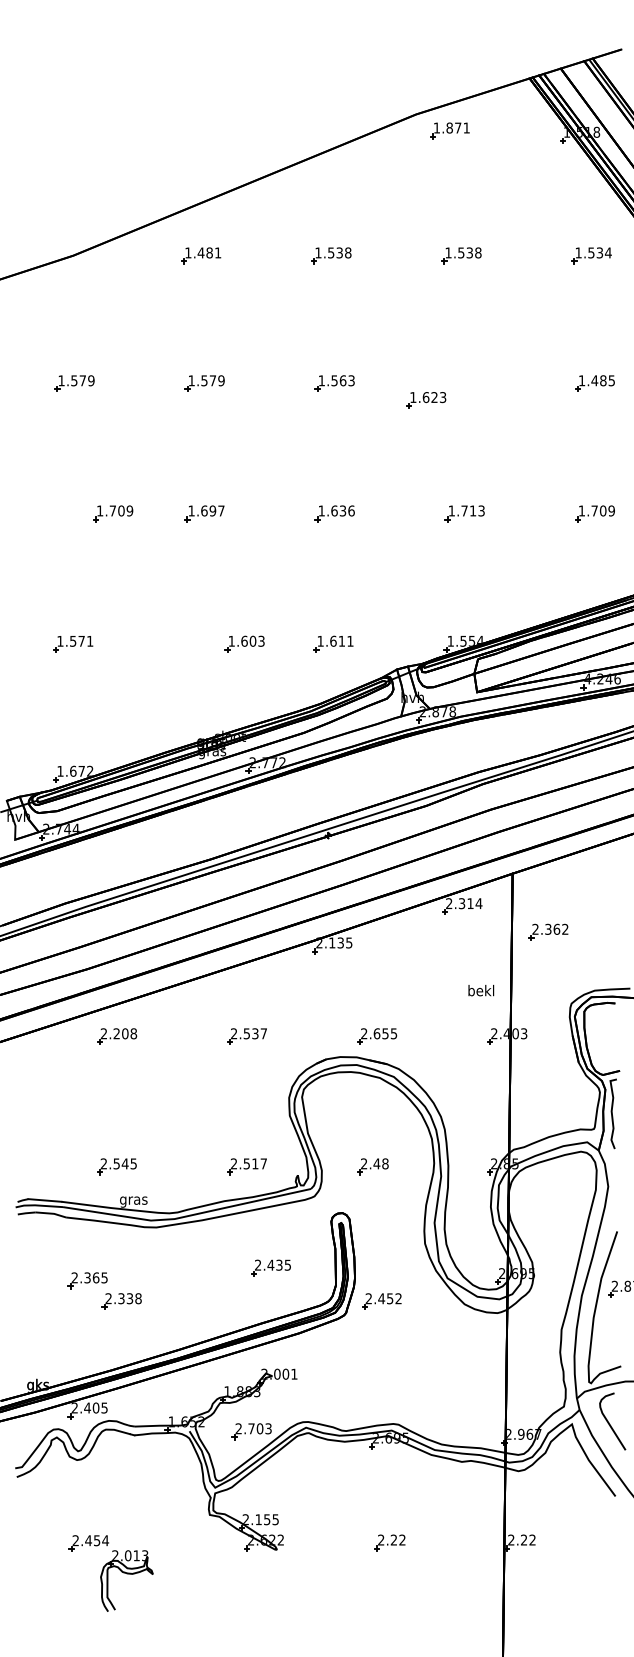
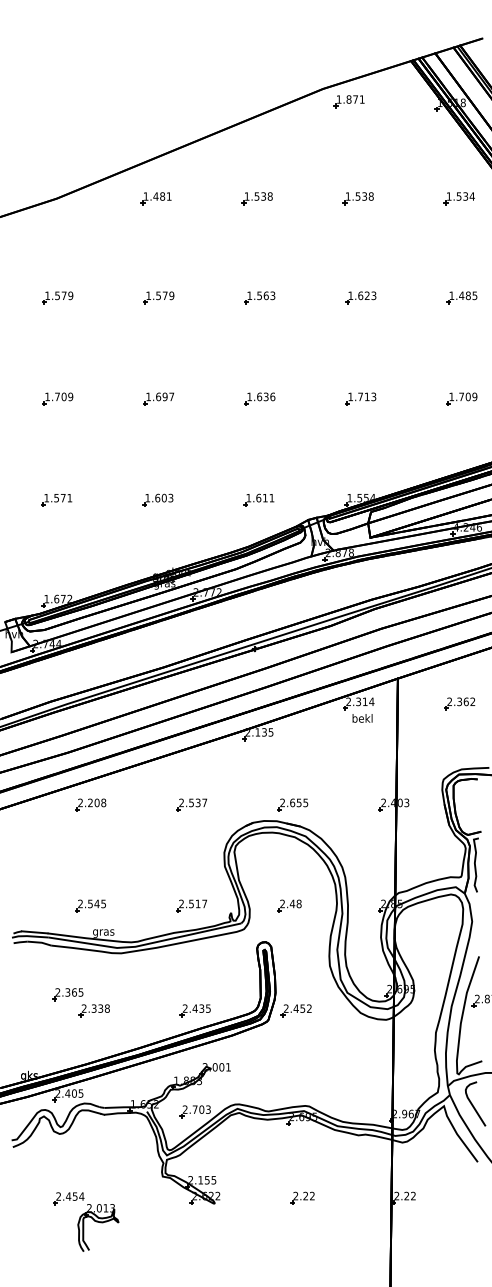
part: (425, 399) -> (360, 297), moved
part: (112, 513) -> (57, 398), moved
part: (244, 643) -> (157, 499), moved
part: (548, 931) -> (459, 703), moved
text: (481, 990) -> (362, 718), moved
part: (269, 1267) -> (194, 1010), moved

